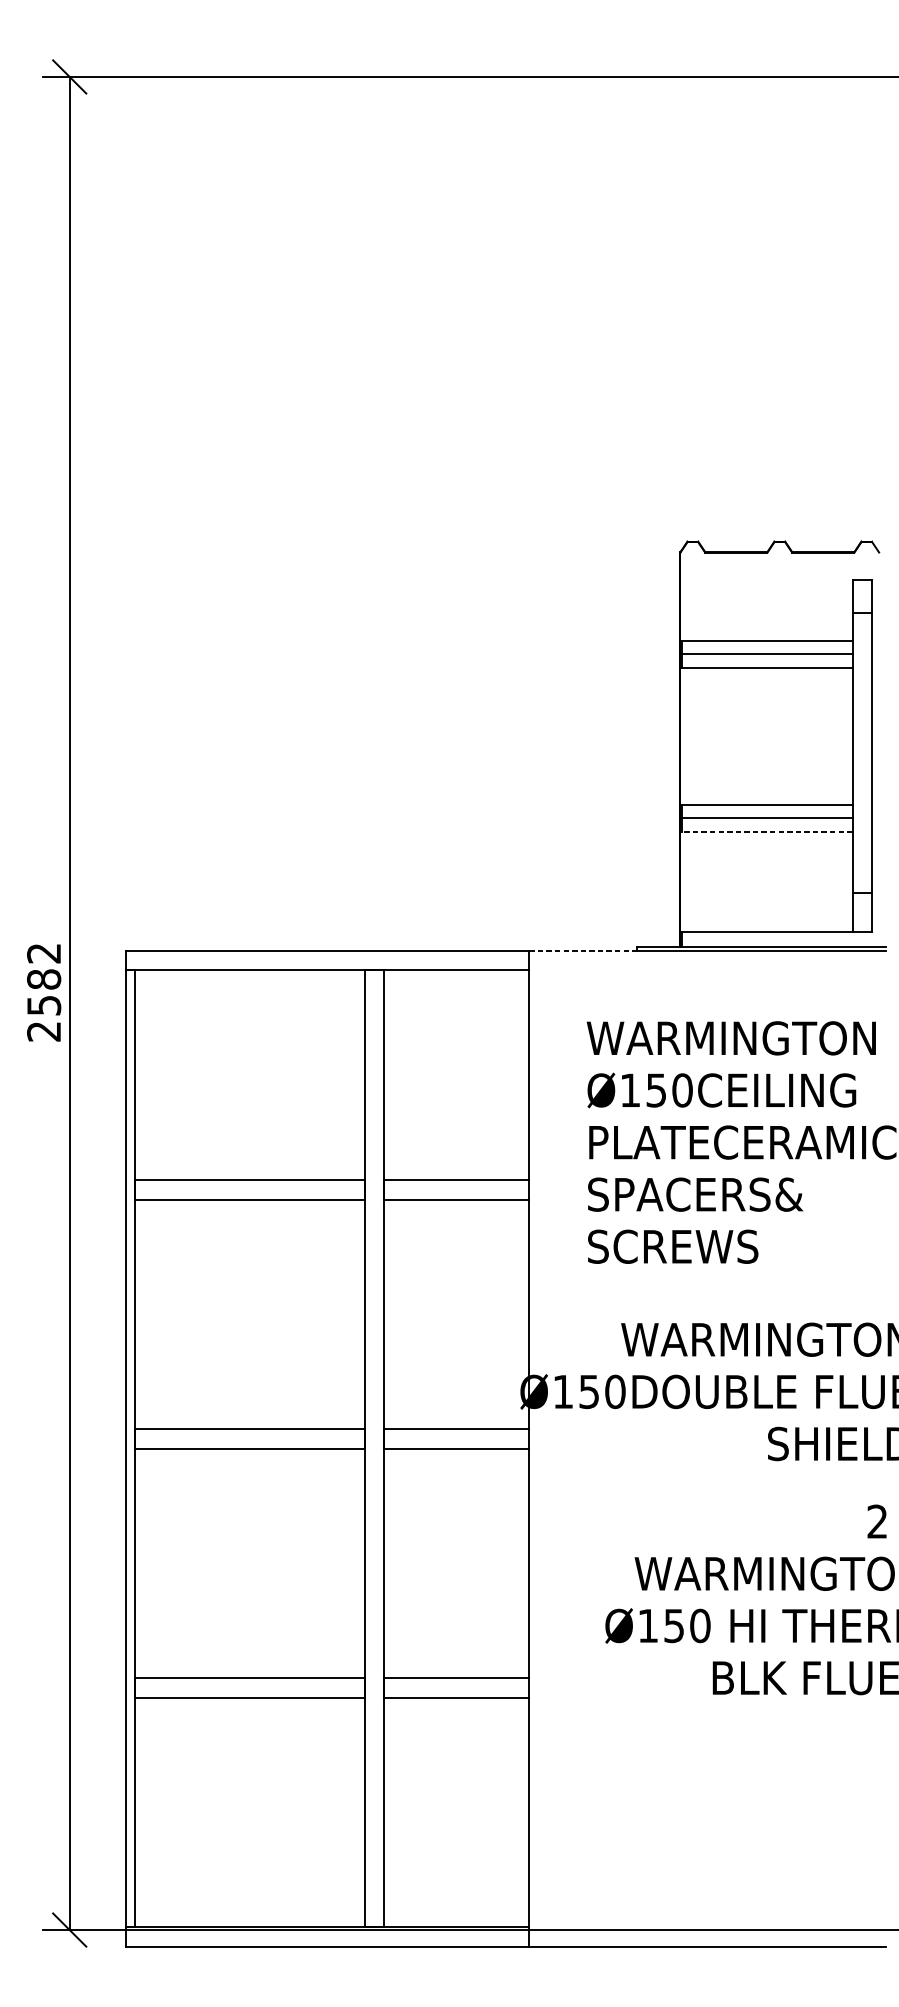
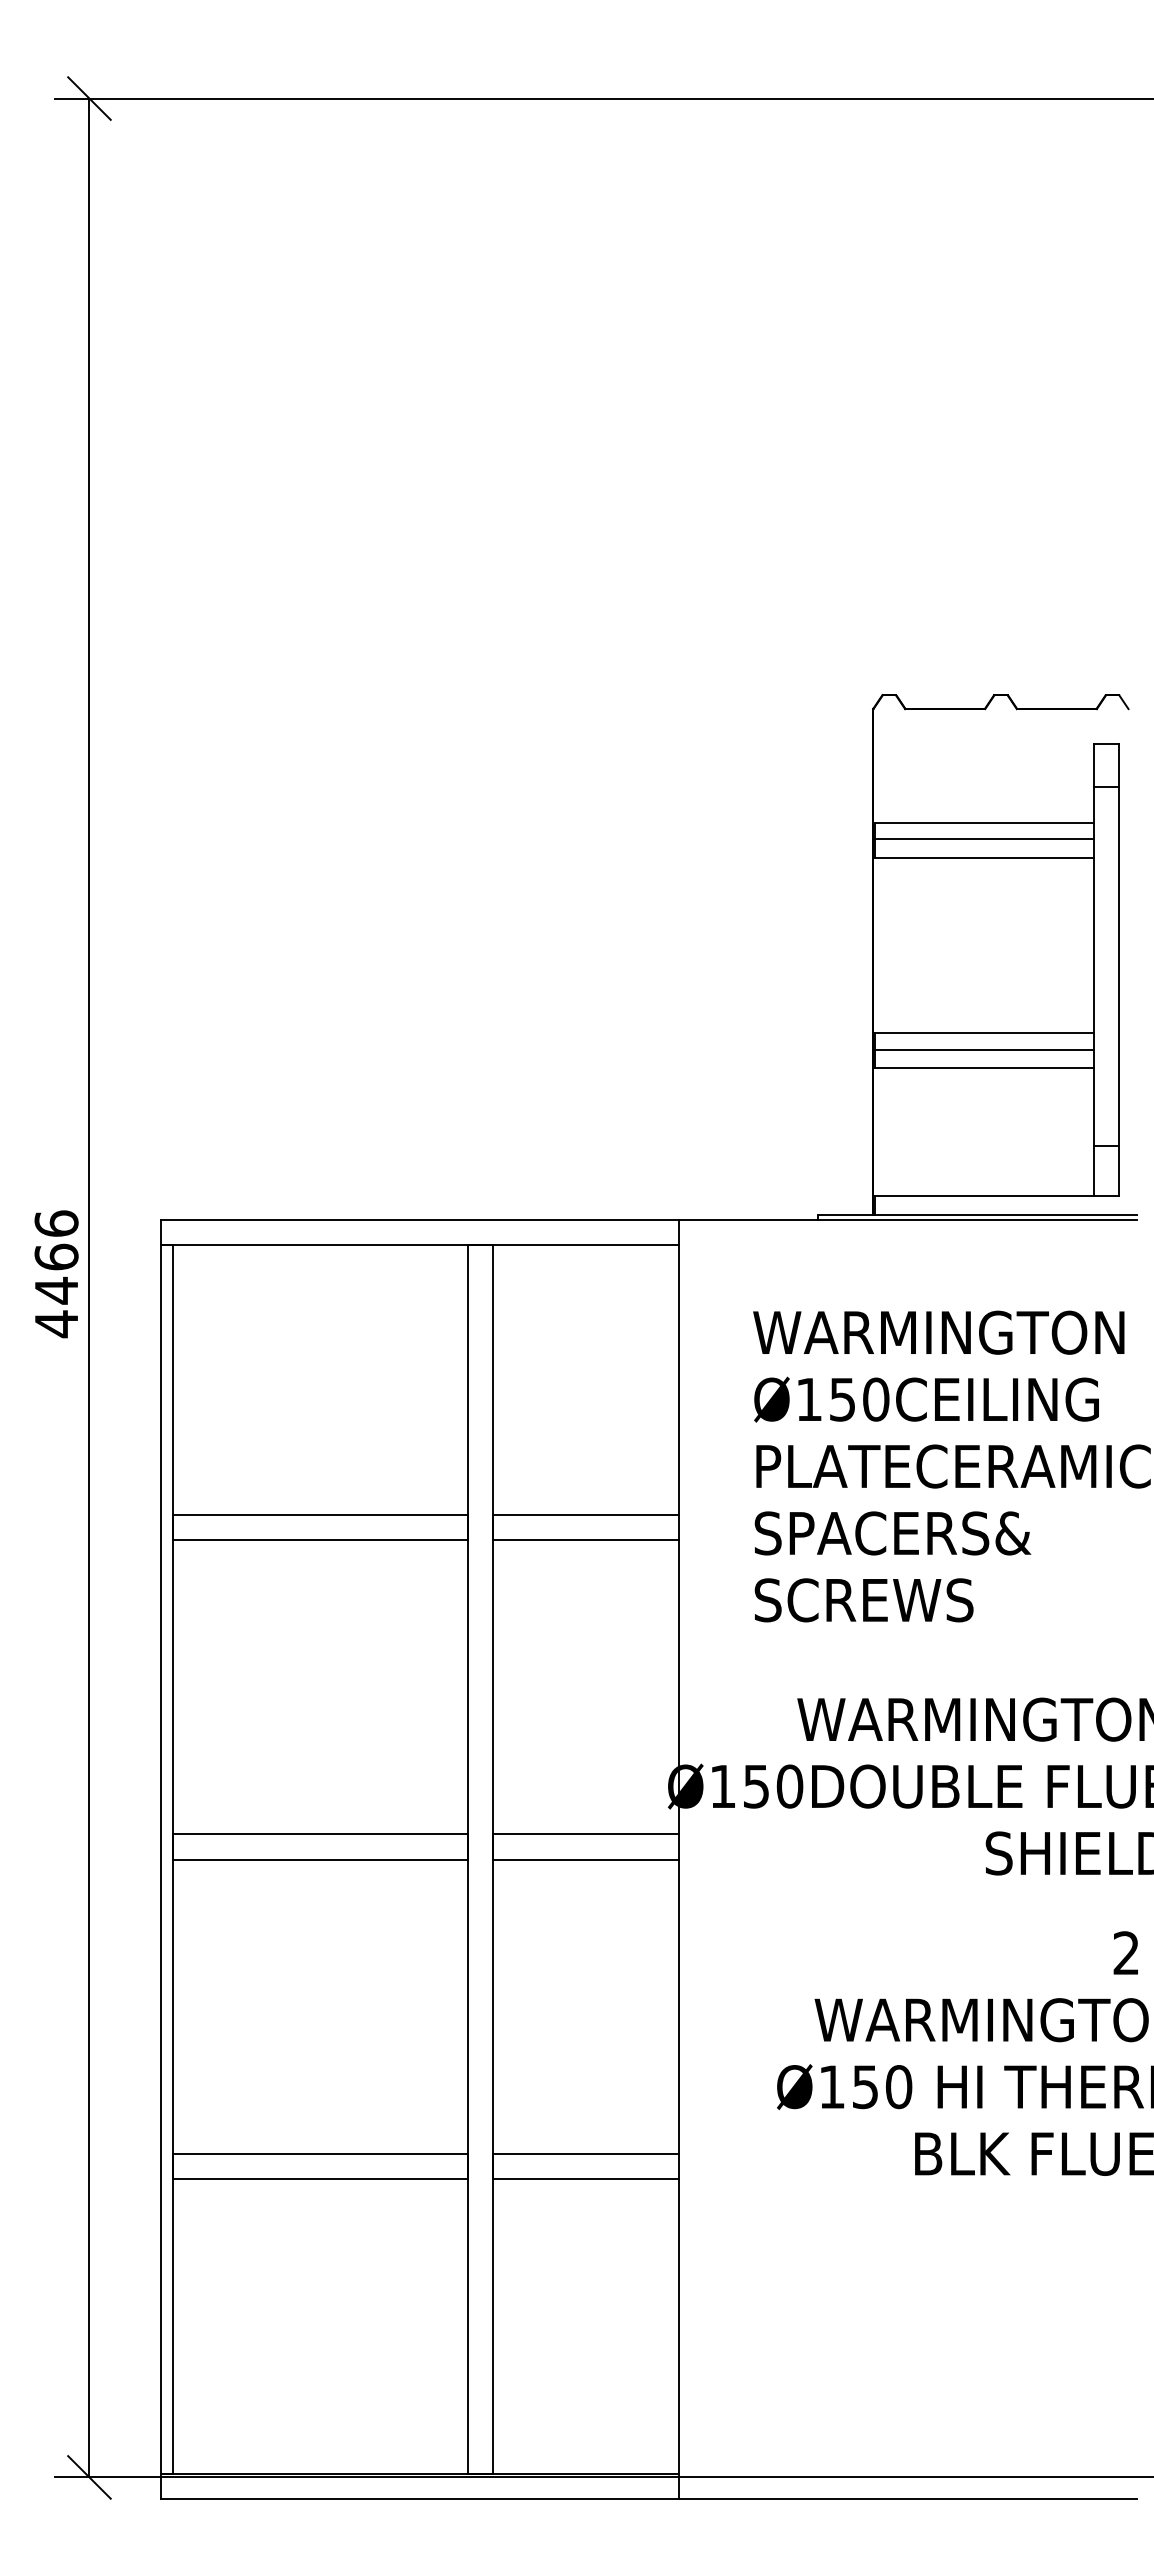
line: (766, 832) -> (984, 1068), dashed -> solid
line: (583, 950) -> (749, 1220), dashed -> solid
text: (44, 992) -> (56, 1274), 2582 -> 4466

